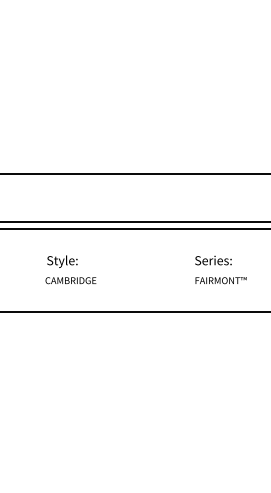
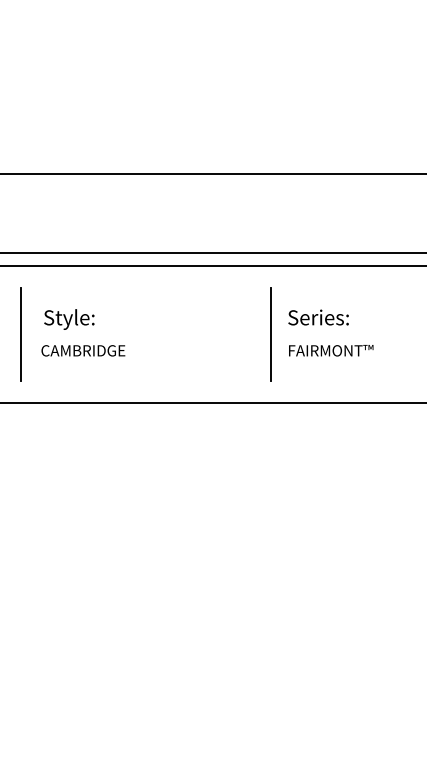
line: (33, 270) -> (21, 333), added
line: (184, 270) -> (270, 333), added

